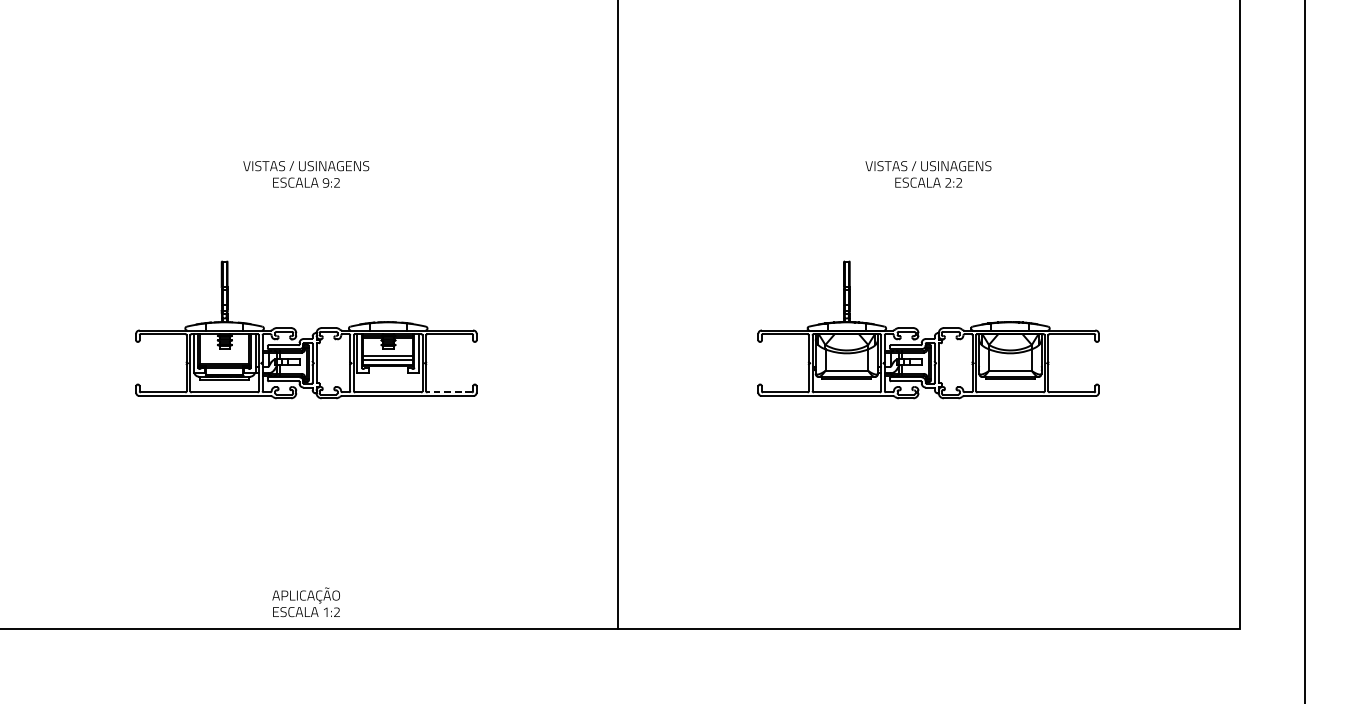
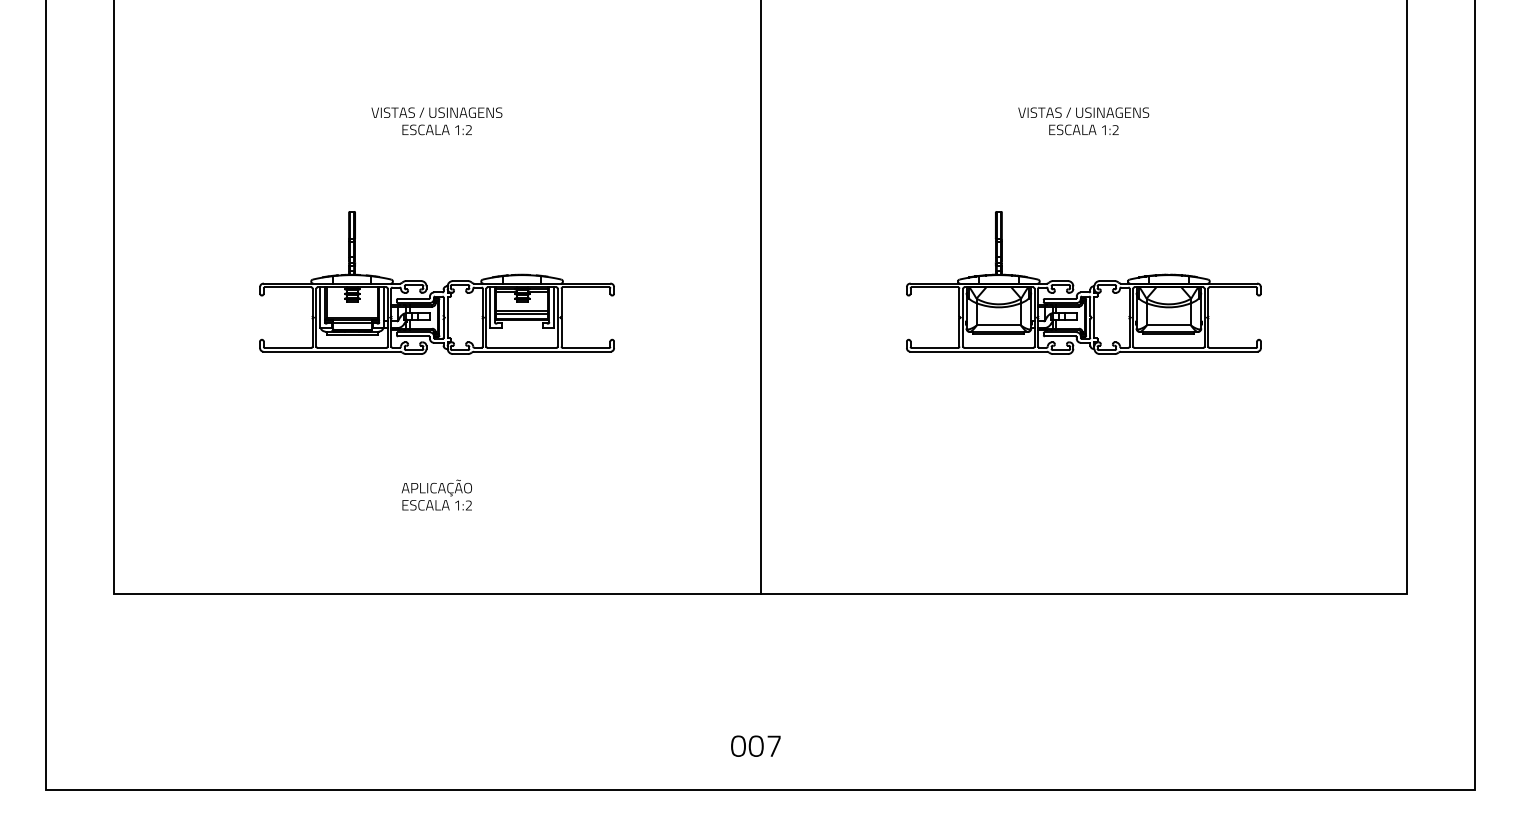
text: (948, 182) -> (1104, 129), 2:2 -> 1:2
text: (326, 183) -> (457, 130), 9:2 -> 1:2
line: (449, 391) -> (585, 347), dashed -> solid
text: (305, 601) -> (436, 494), moved

